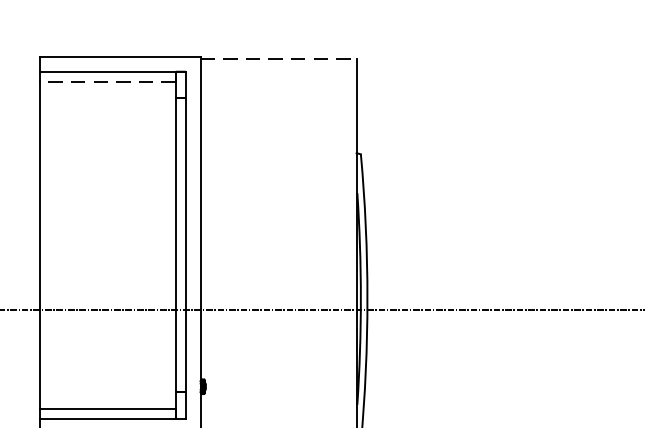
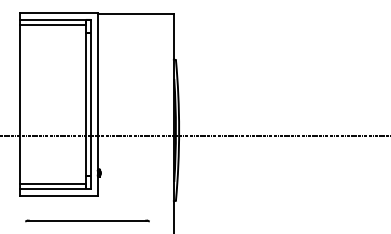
line: (277, 58) -> (135, 13), dashed -> solid
line: (107, 81) -> (52, 24), dashed -> solid

